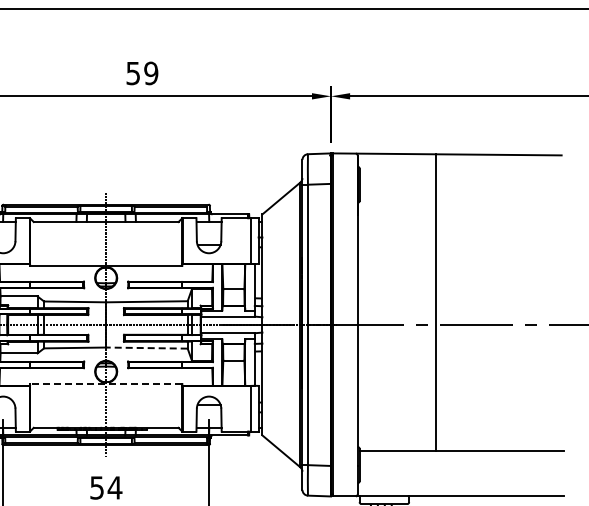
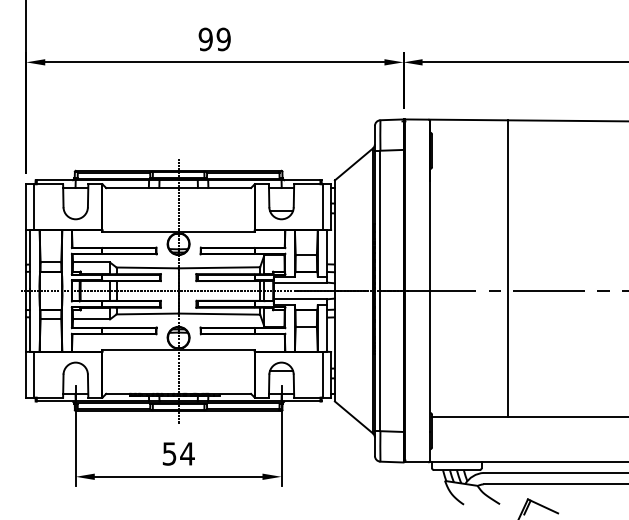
text: (133, 72) -> (205, 38), 59 -> 99
line: (147, 348) -> (219, 314), dashed -> solid
line: (106, 384) -> (178, 350), dashed -> solid

